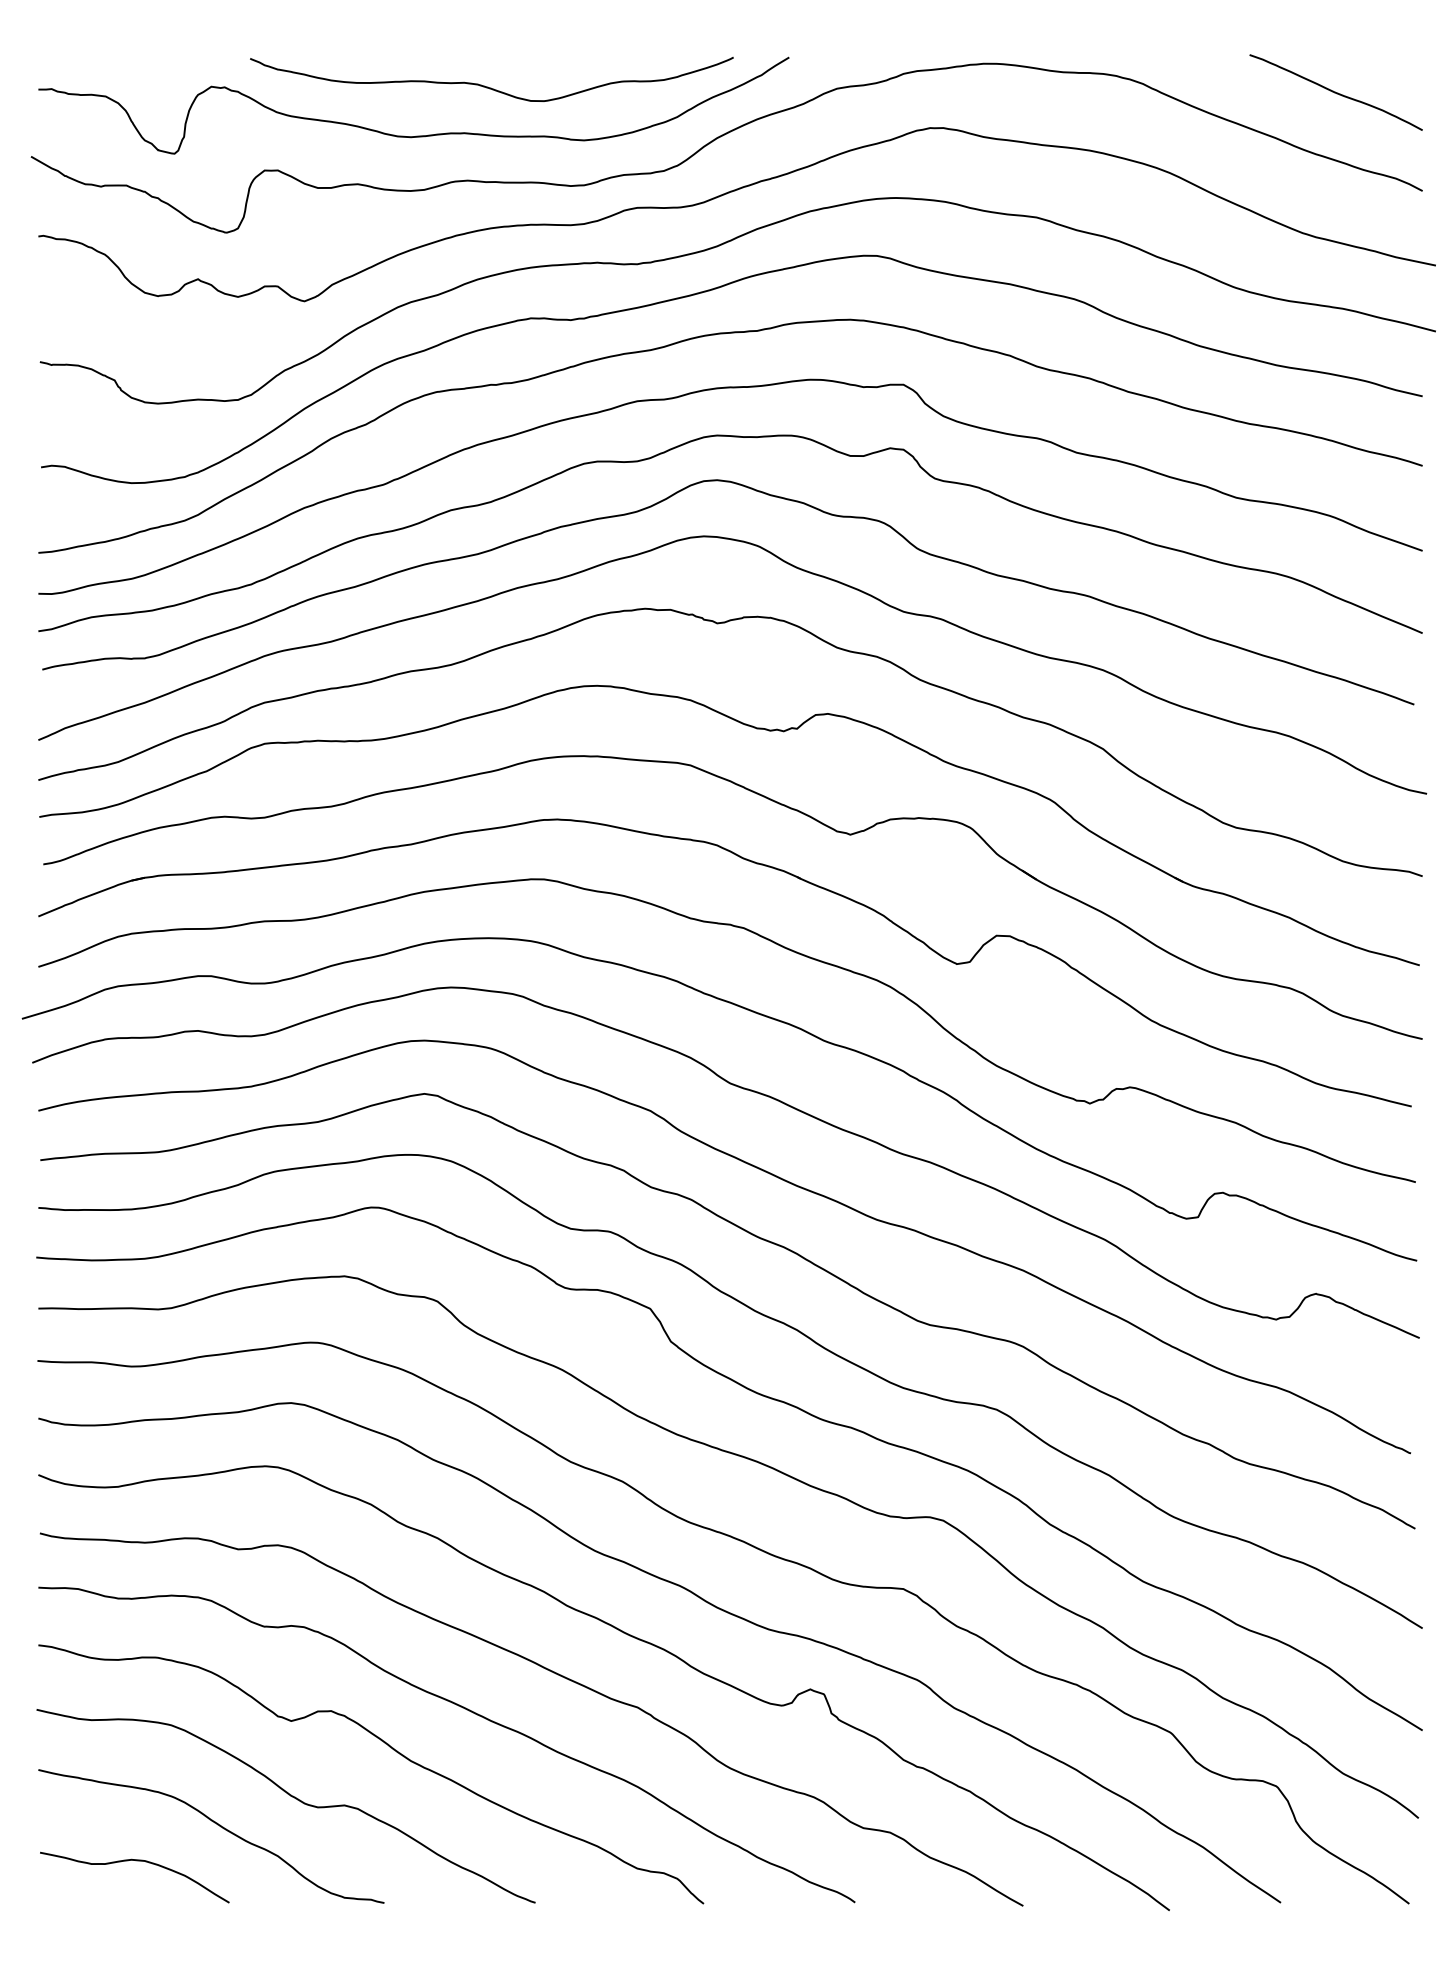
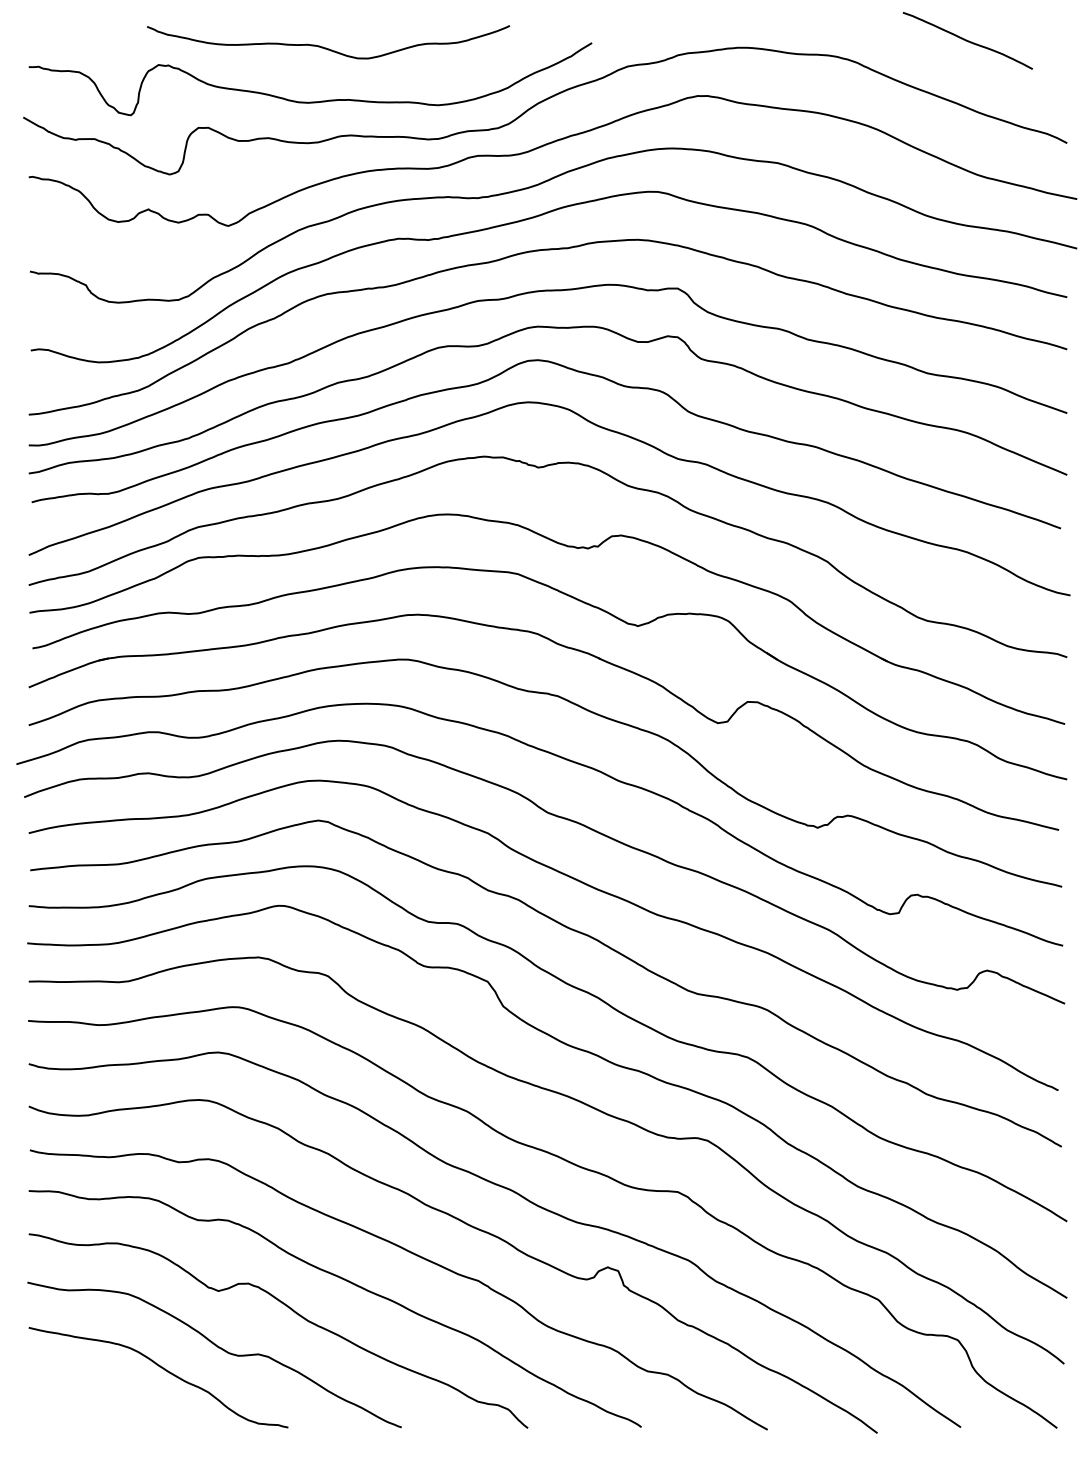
curve: (491, 87) -> (328, 48), moved
curve: (1335, 92) -> (967, 40), moved
curve: (136, 1861) -> (102, 1396), removed

